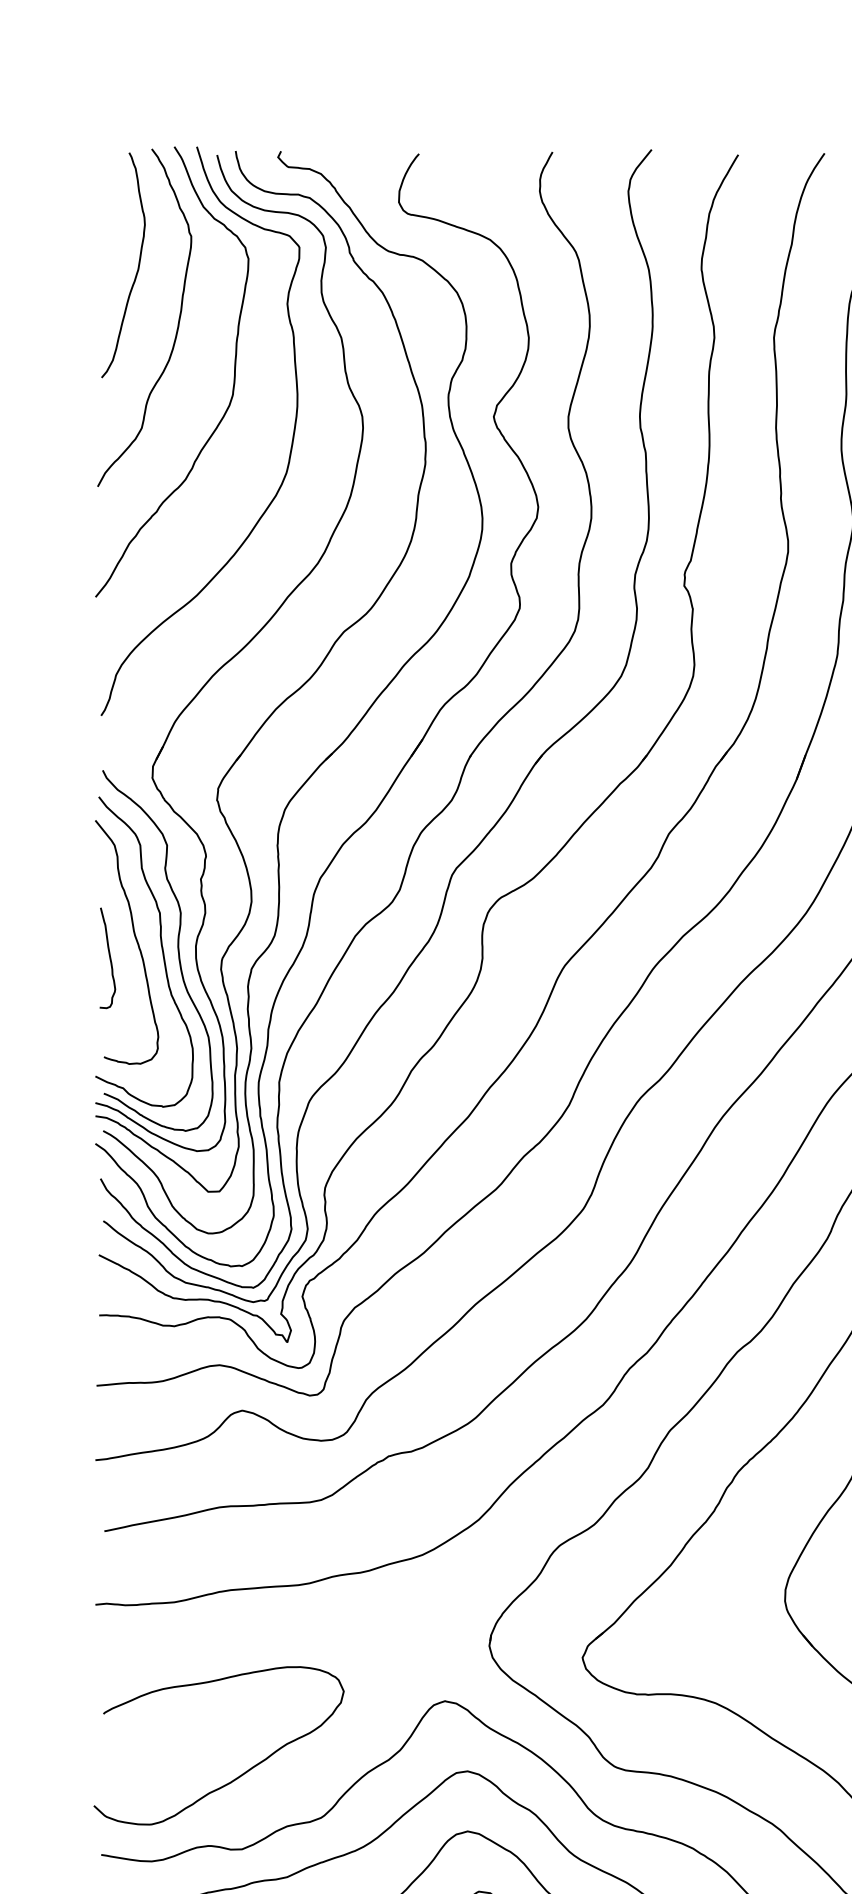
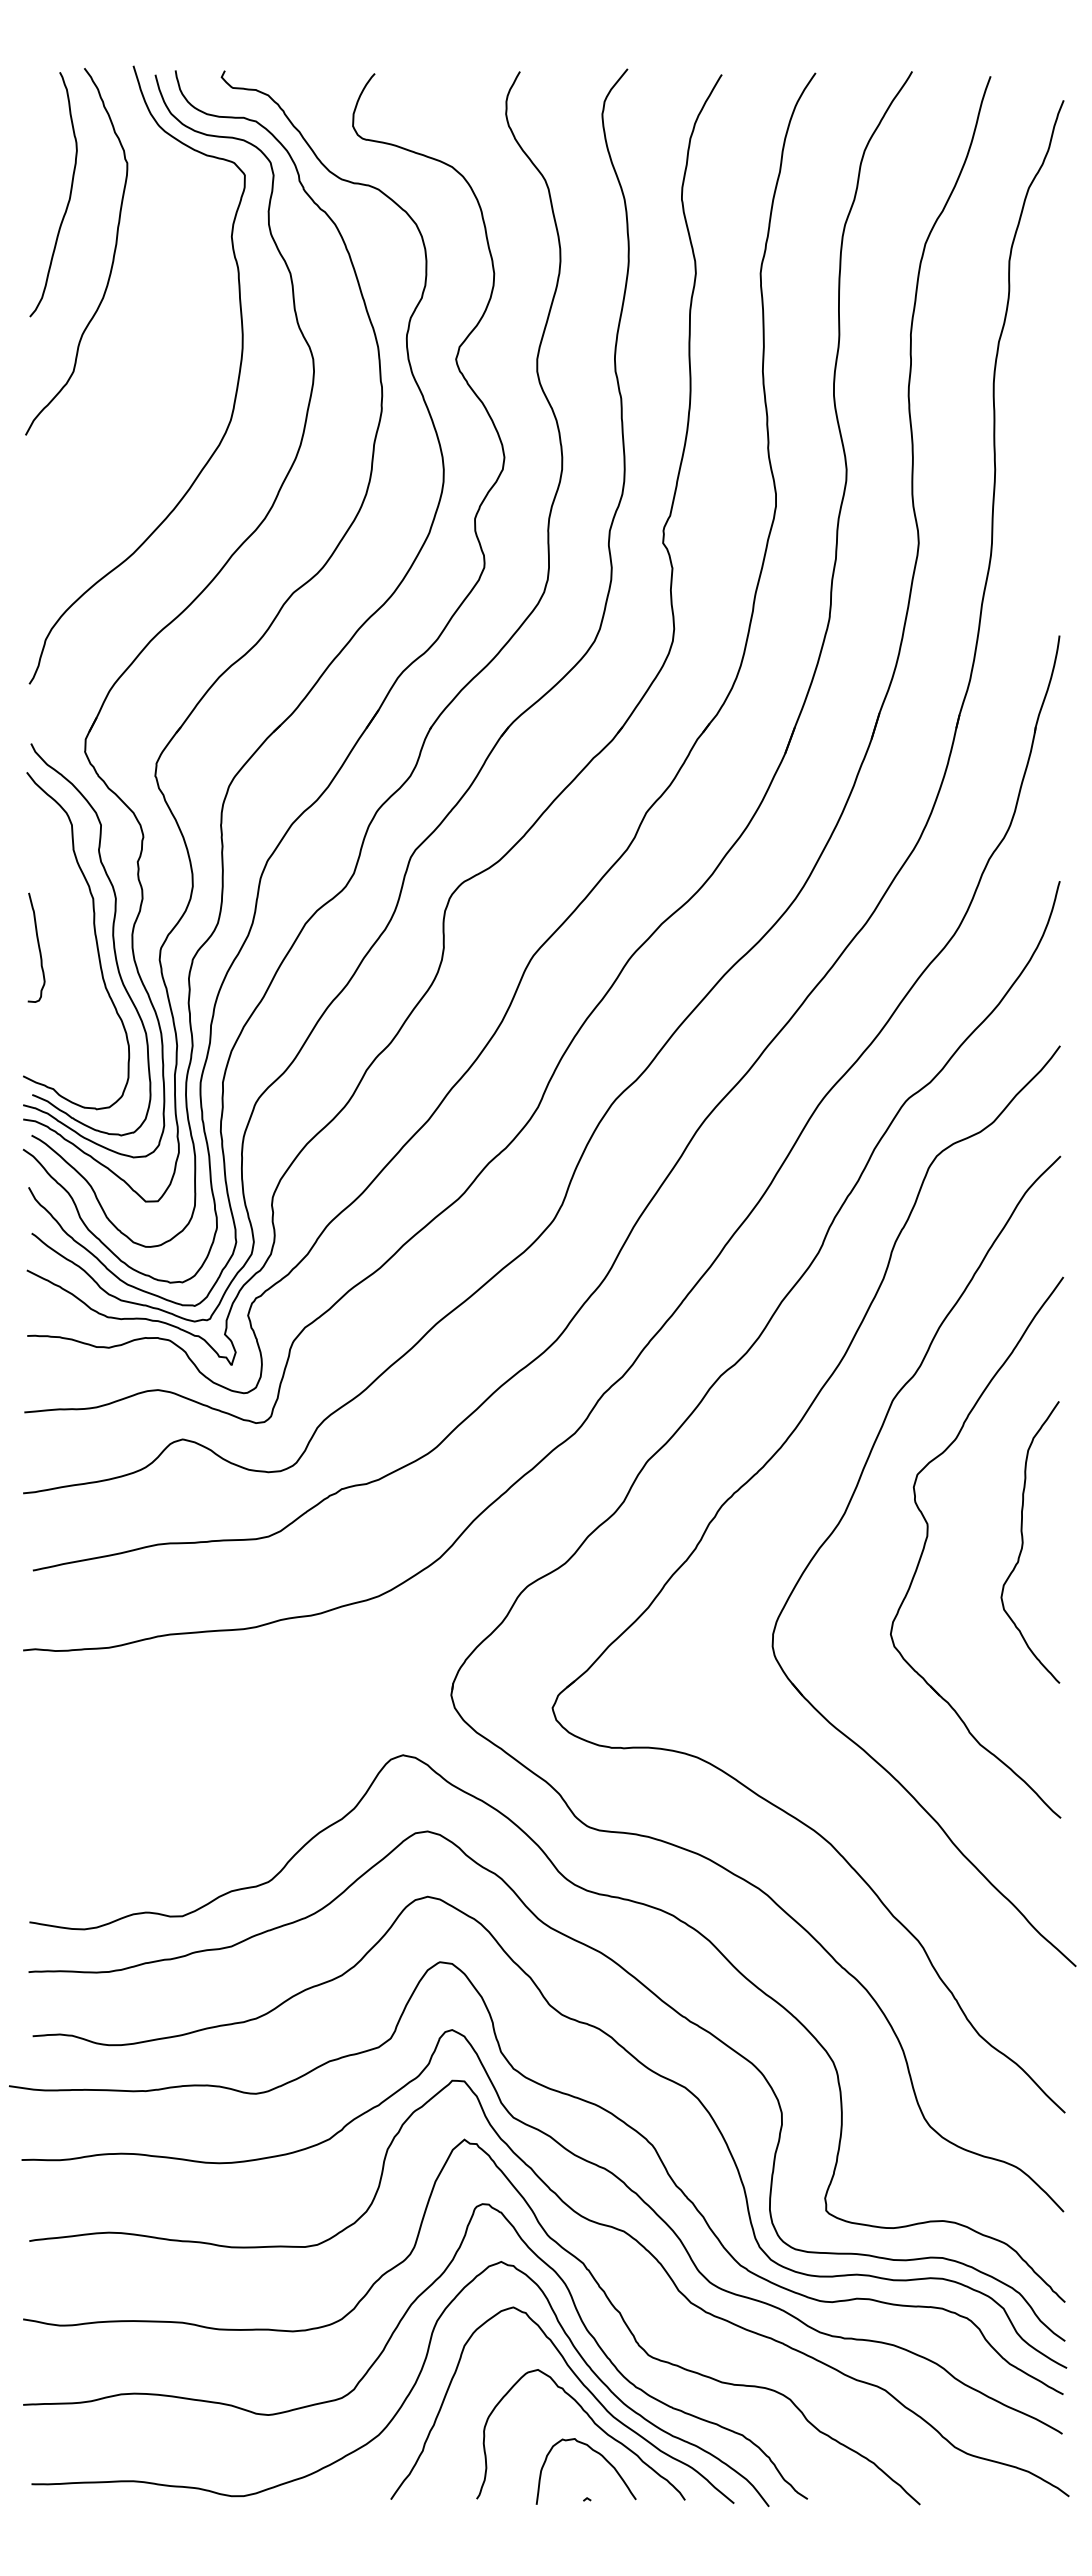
curve: (233, 371) -> (173, 310), removed
curve: (135, 939) -> (66, 927), removed
curve: (240, 1775) -> (180, 1835), removed

